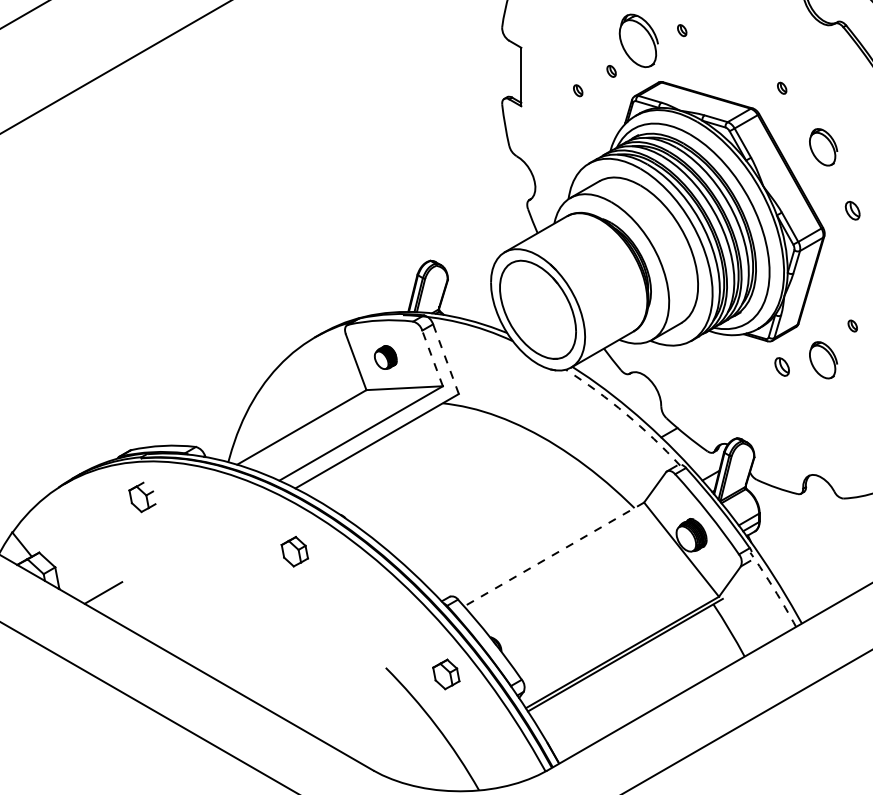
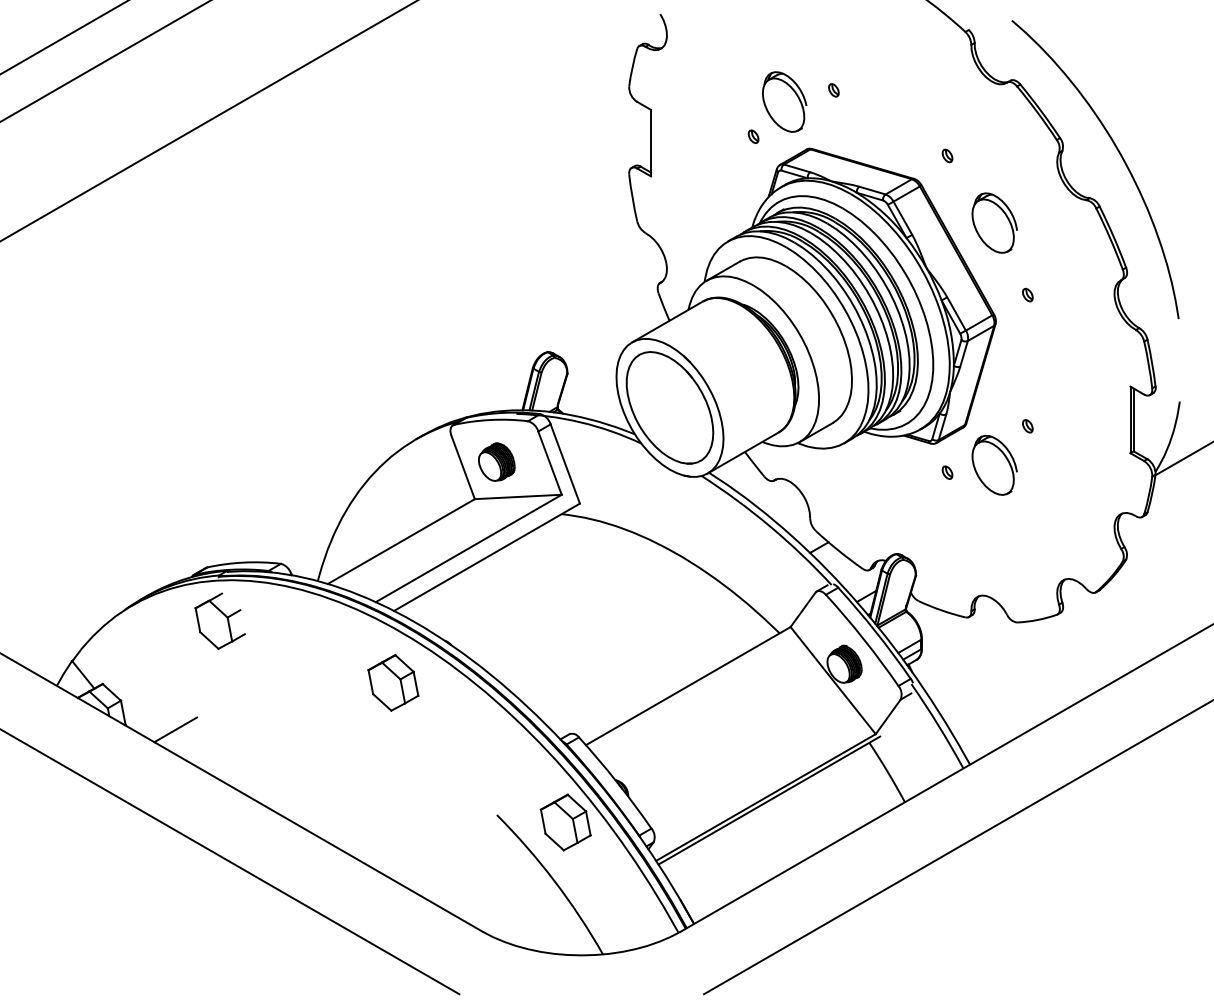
part: (578, 90) -> (715, 158), removed
part: (823, 146) -> (994, 222), size x1.43
part: (852, 210) -> (1027, 294), size x0.62
part: (385, 356) -> (496, 461), size x1.43
line: (432, 358) -> (550, 463), dashed -> solid
line: (446, 358) -> (565, 463), dashed -> solid
part: (823, 359) -> (994, 464), size x1.43
part: (782, 366) -> (947, 472), size x0.62
arc: (626, 414) -> (770, 526), dashed -> solid
part: (141, 496) -> (219, 620), size x1.67
part: (294, 551) -> (393, 682), size x1.67
line: (553, 554) -> (687, 686), dashed -> solid
arc: (774, 589) -> (938, 725), dashed -> solid
part: (446, 674) -> (565, 822), size x1.67

